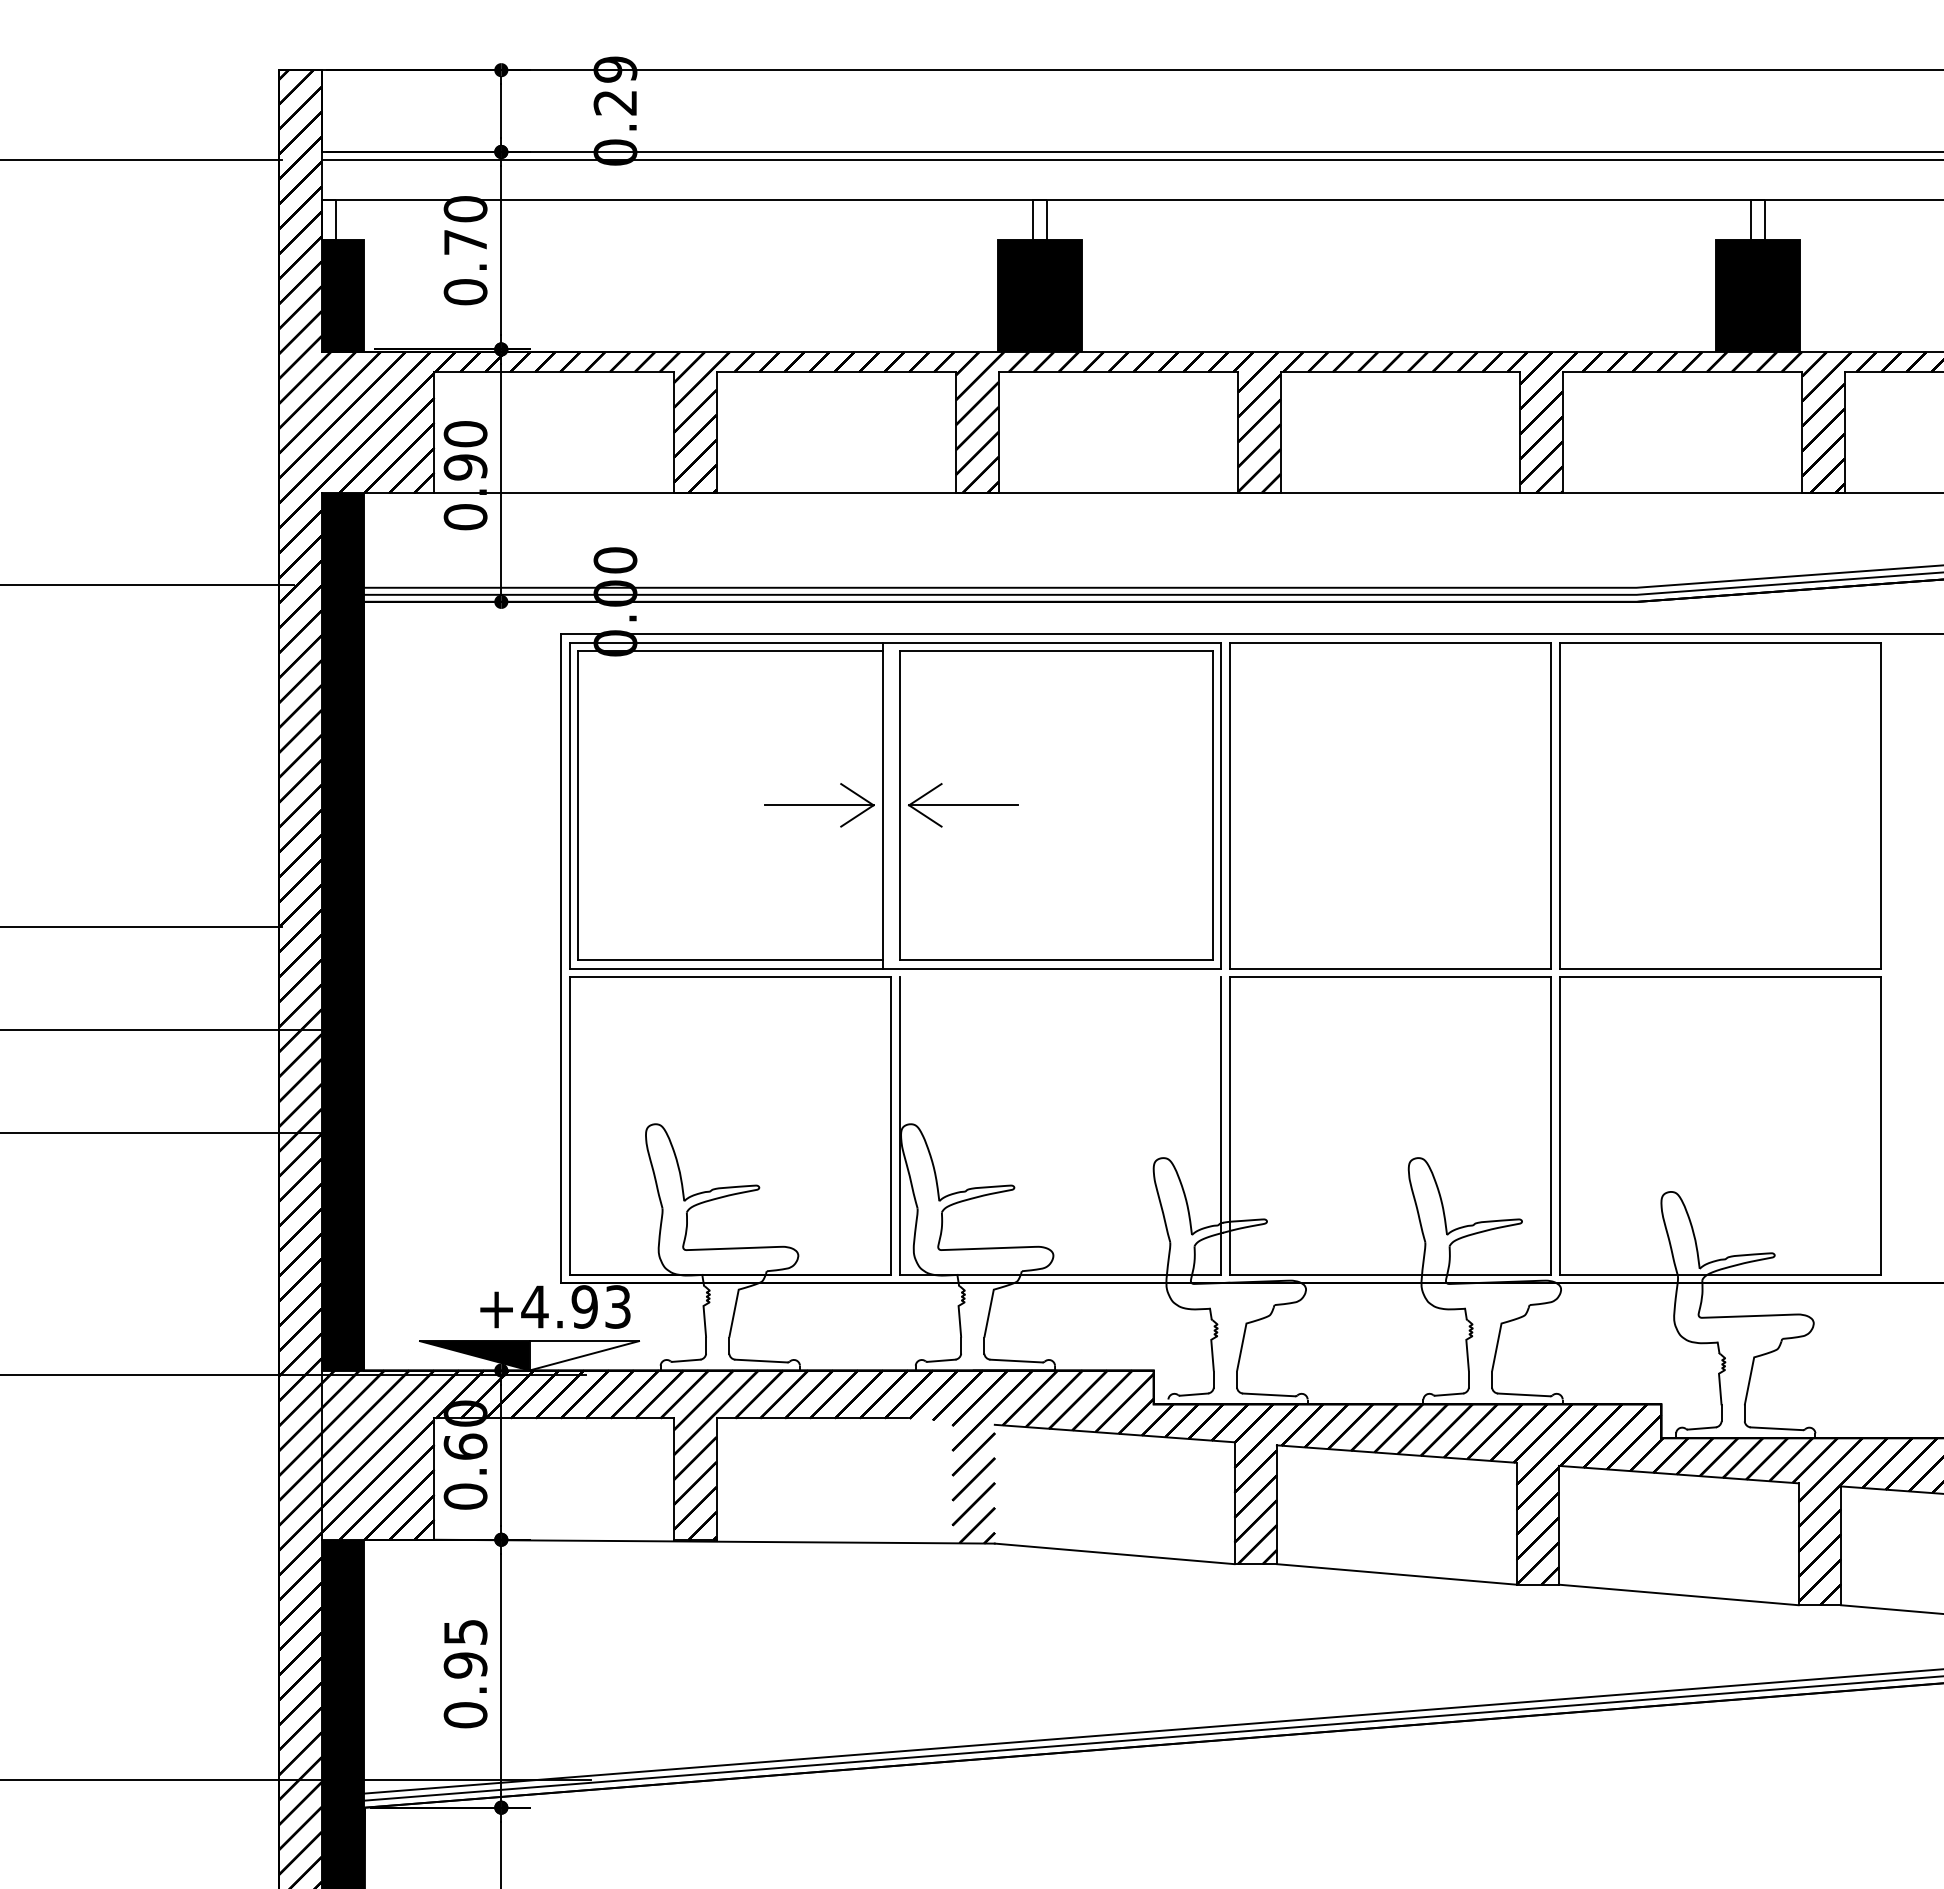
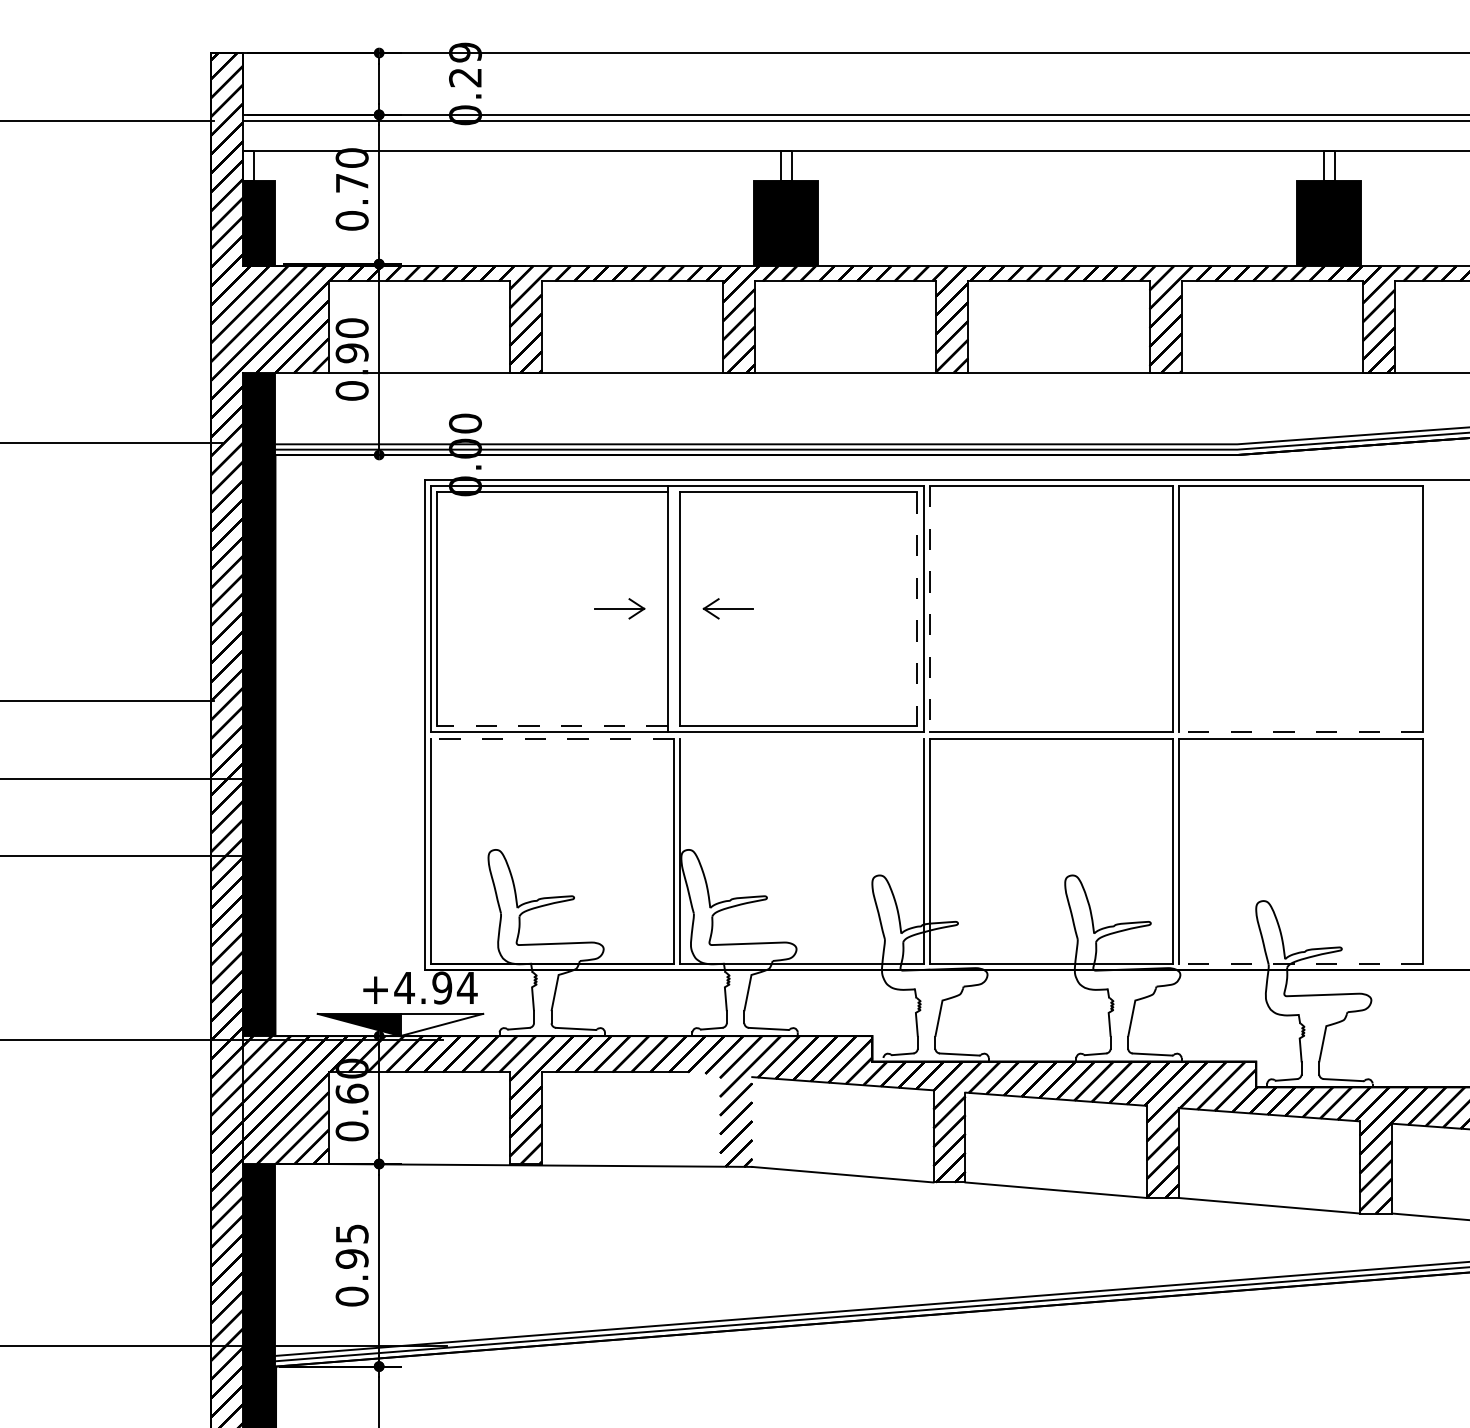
part: (819, 805) -> (619, 608), size x0.6
part: (963, 805) -> (728, 608), size x0.6
line: (1229, 805) -> (929, 608), solid -> dashed
line: (1212, 806) -> (916, 609), solid -> dashed
line: (730, 960) -> (552, 726), solid -> dashed
line: (1720, 968) -> (1300, 732), solid -> dashed
line: (730, 977) -> (552, 738), solid -> dashed
line: (1720, 1274) -> (1300, 963), solid -> dashed
text: (617, 1306) -> (466, 987), +4.93 -> +4.94

